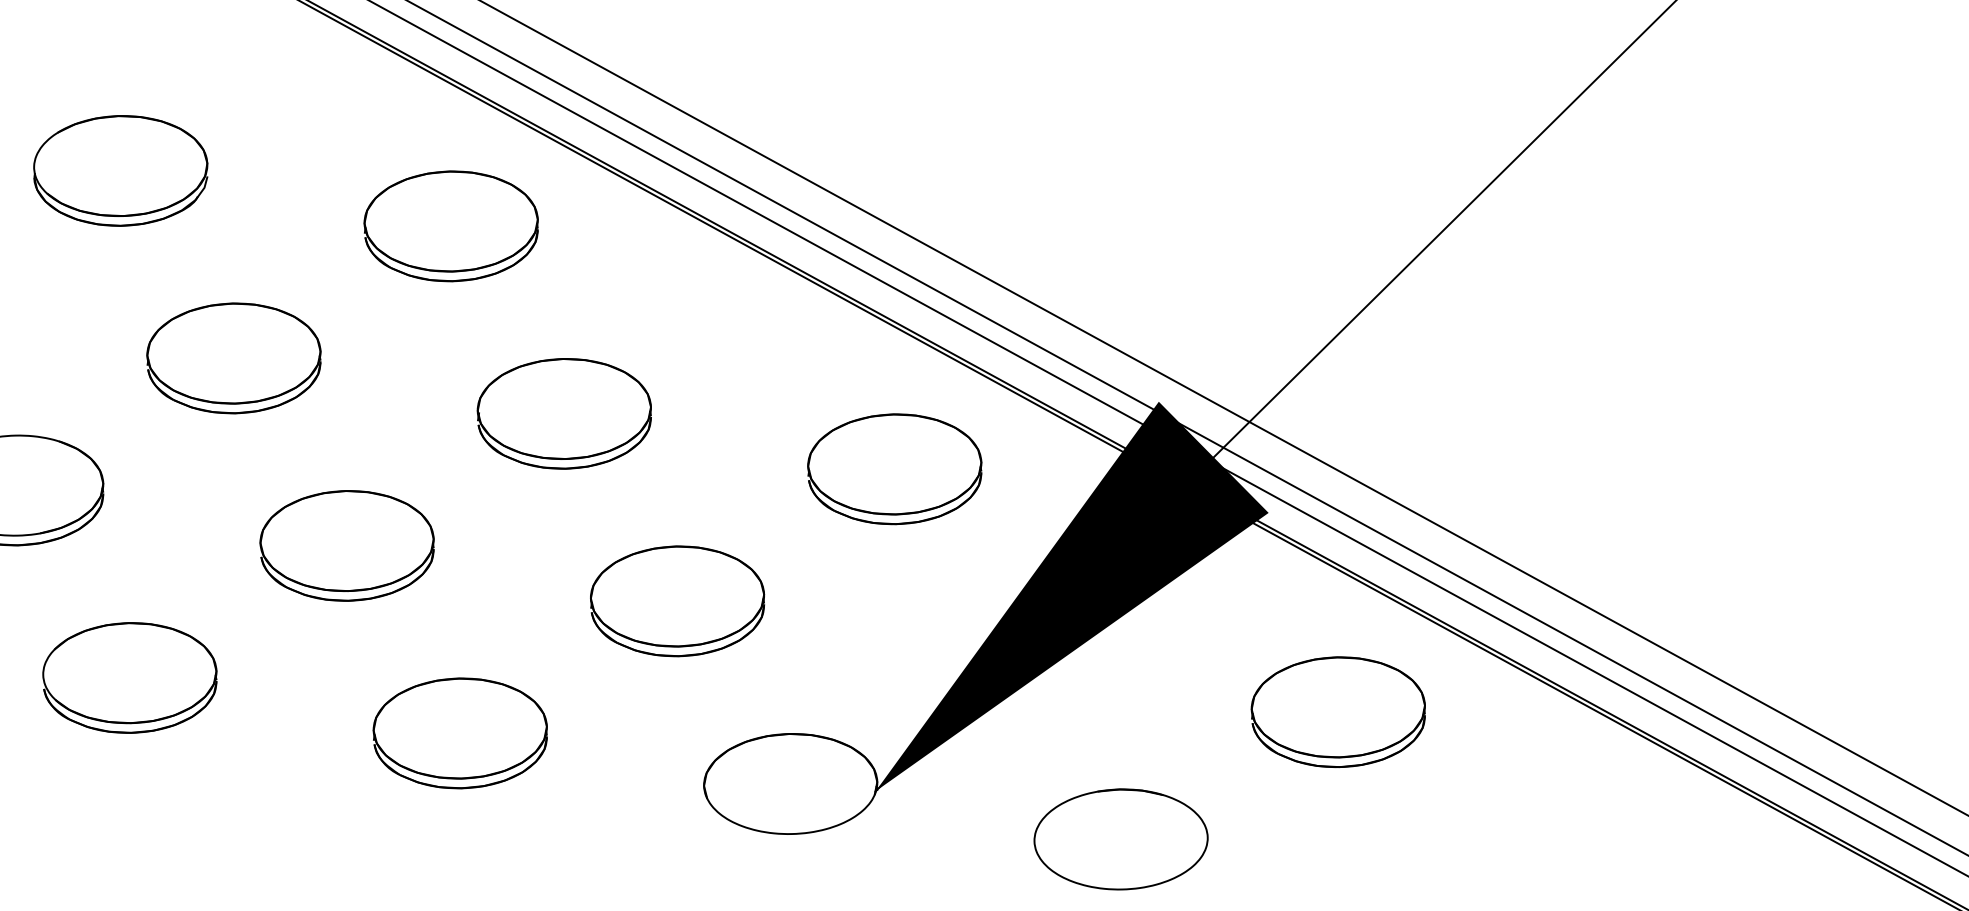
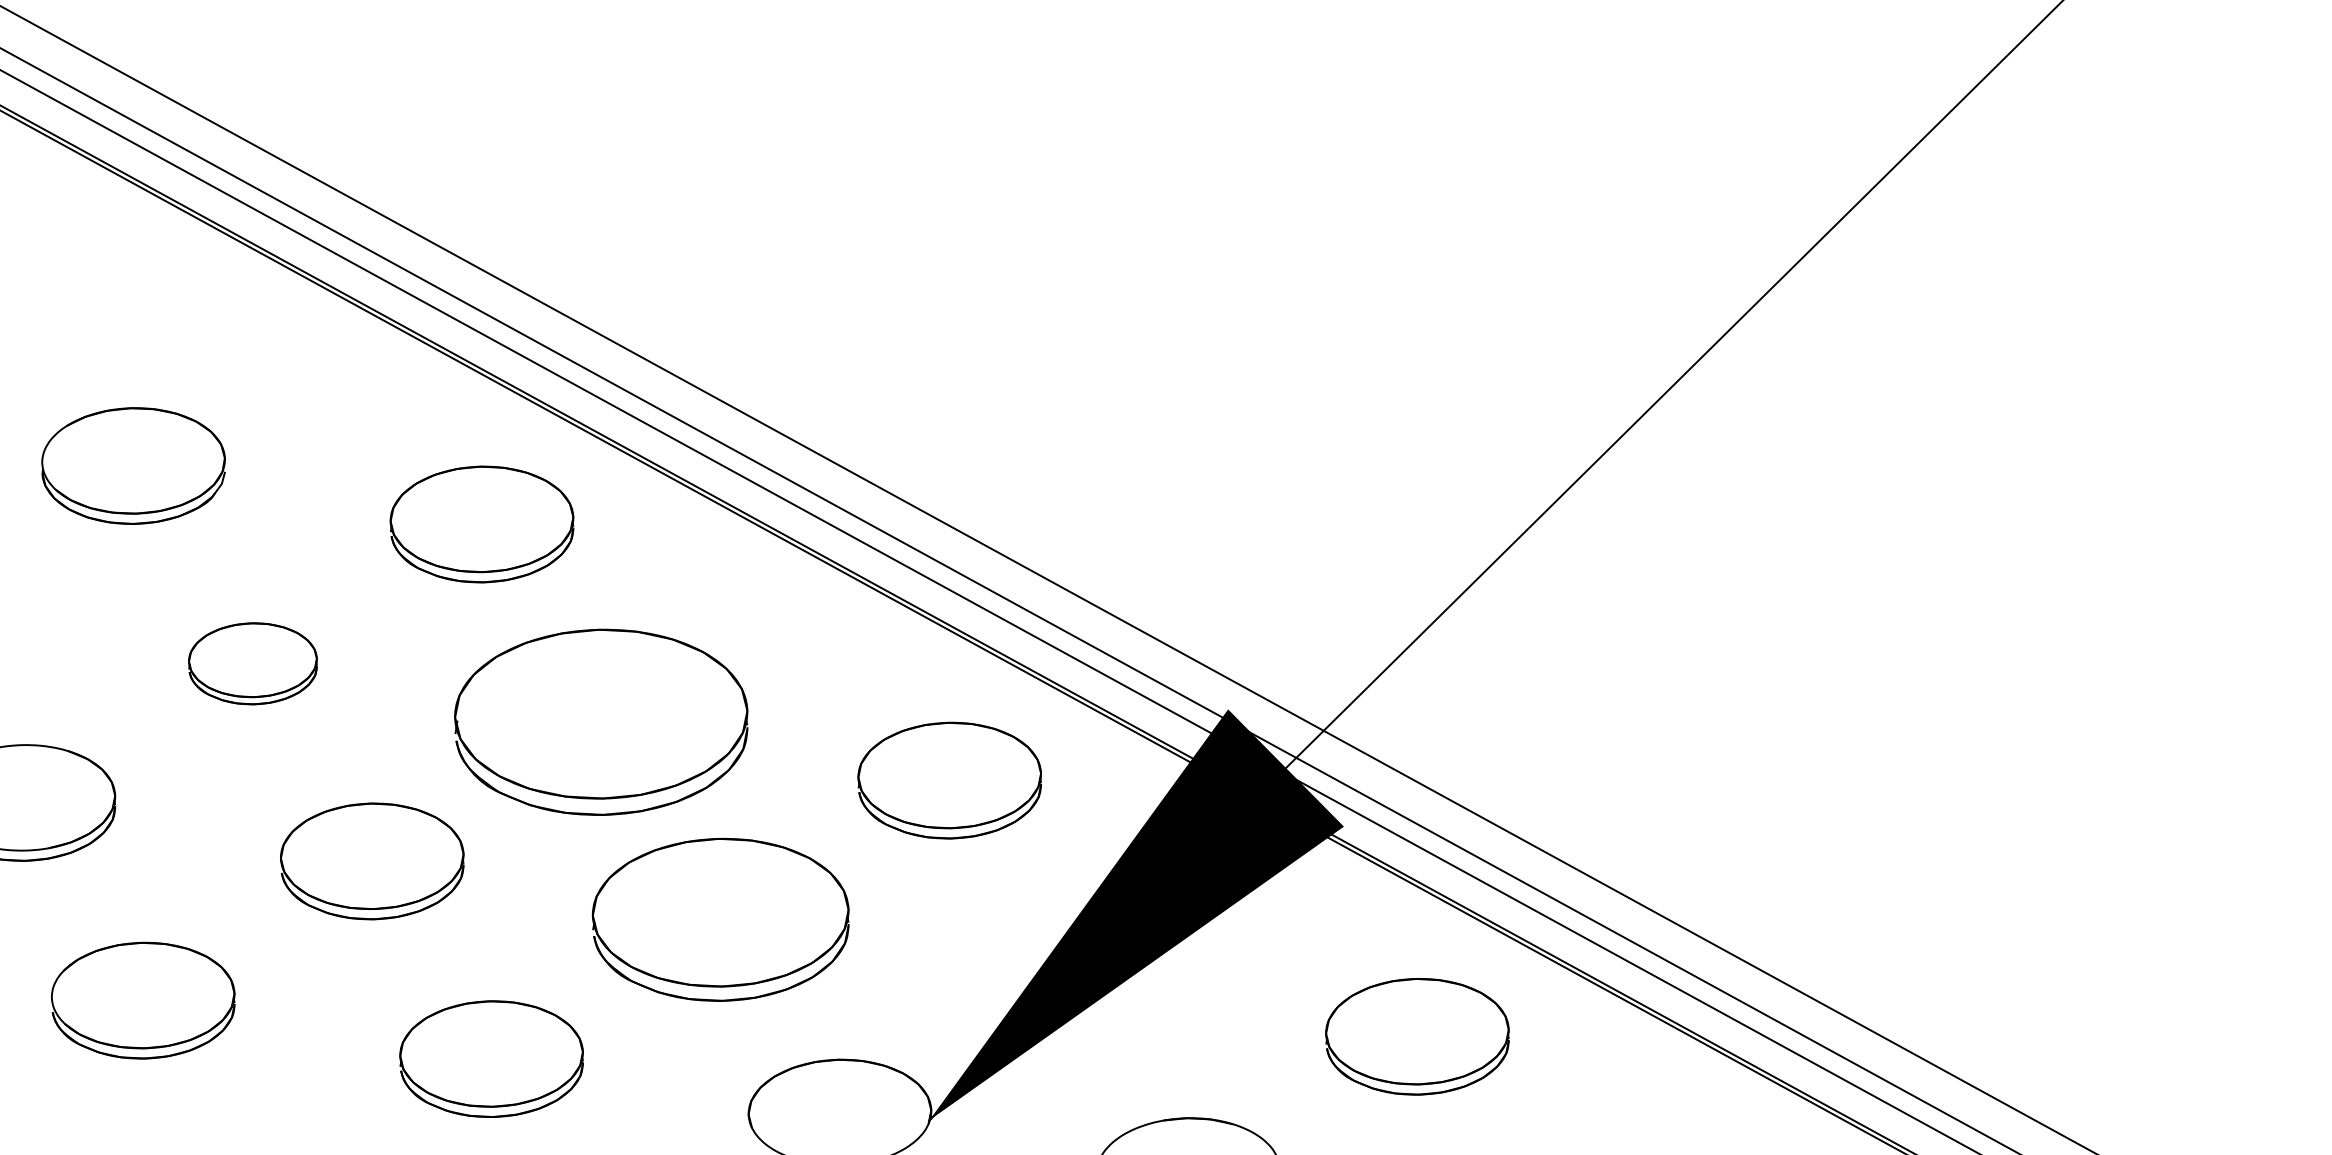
part: (233, 358) -> (252, 663), size x0.7
part: (564, 413) -> (601, 721), size x1.6
part: (677, 600) -> (720, 919), size x1.4

